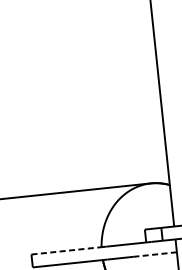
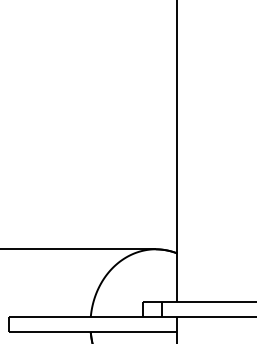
line: (64, 251) -> (47, 317), dashed -> solid
line: (154, 254) -> (151, 332), dashed -> solid

